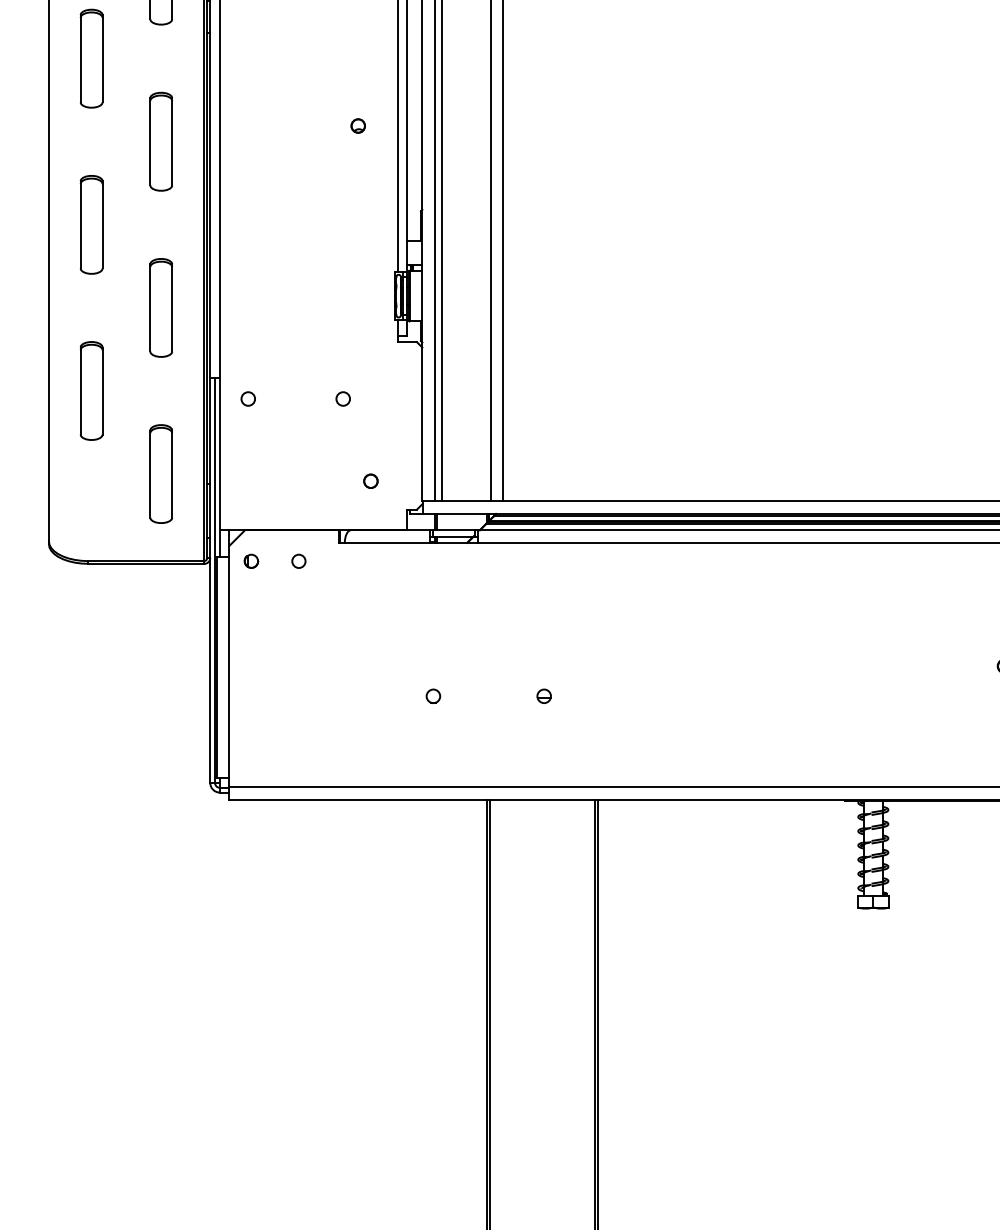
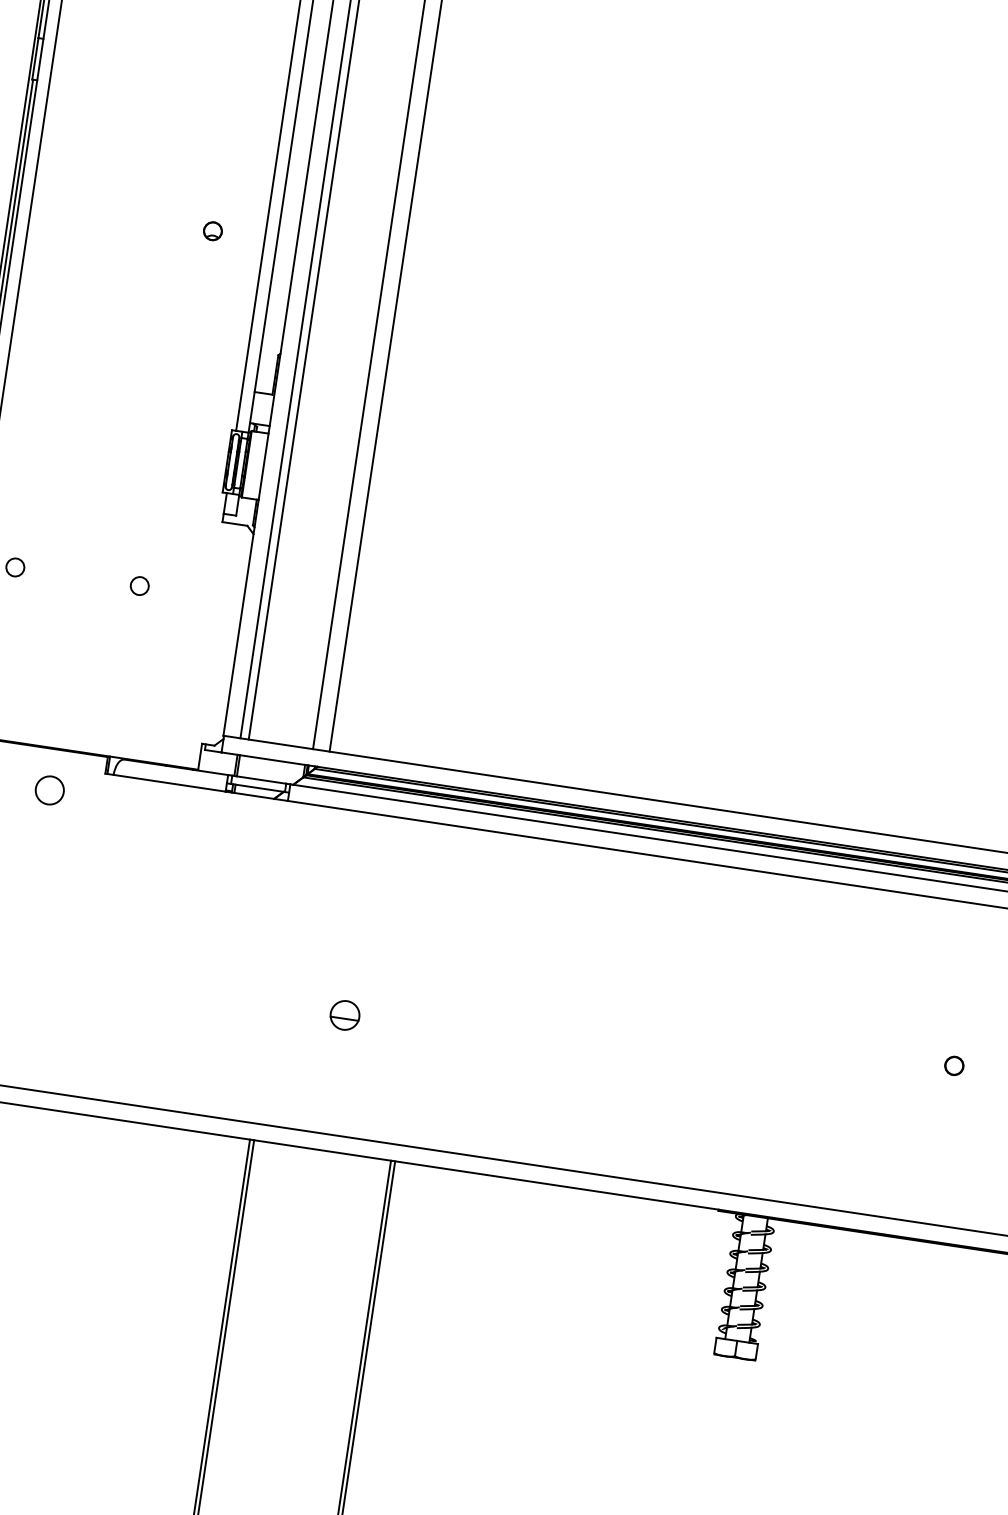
circle: (370, 480) -> (159, 698), removed
circle: (298, 560) -> (49, 788), size x1.6
part: (433, 695) -> (200, 992), removed
part: (543, 695) -> (344, 1013), size x1.6

